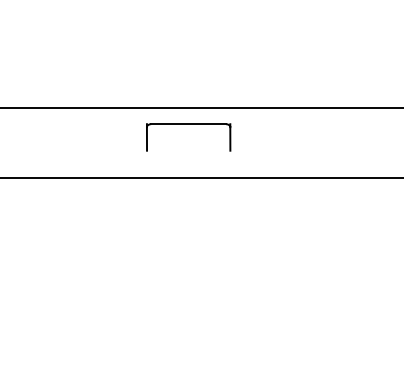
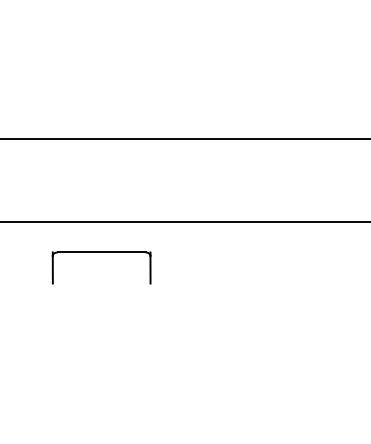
part: (188, 124) -> (101, 252), moved

